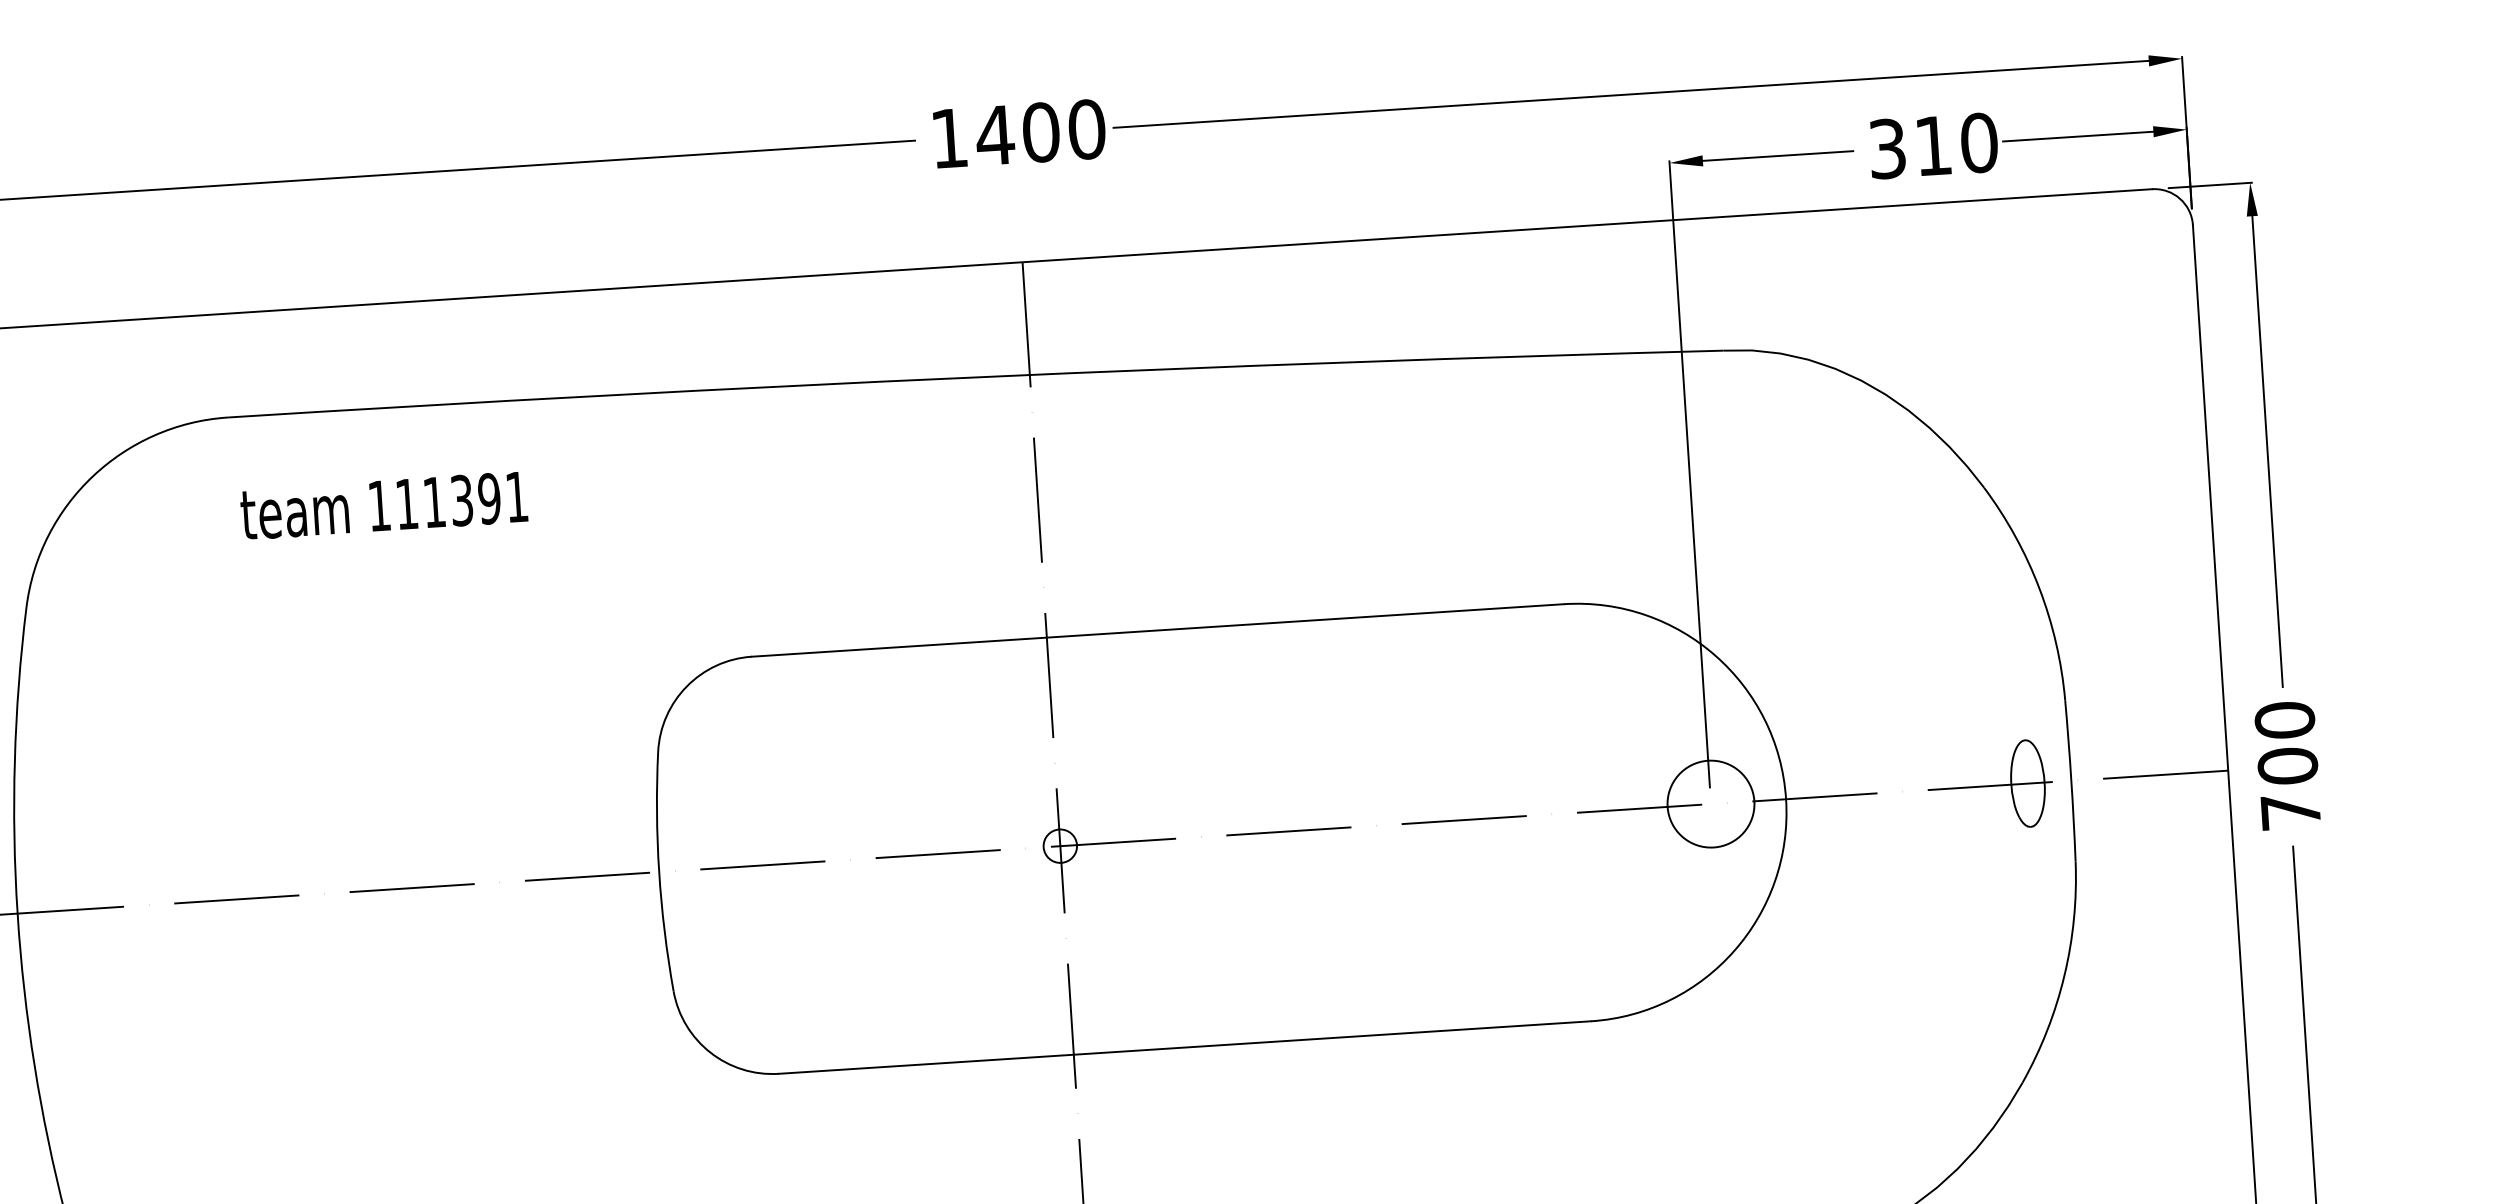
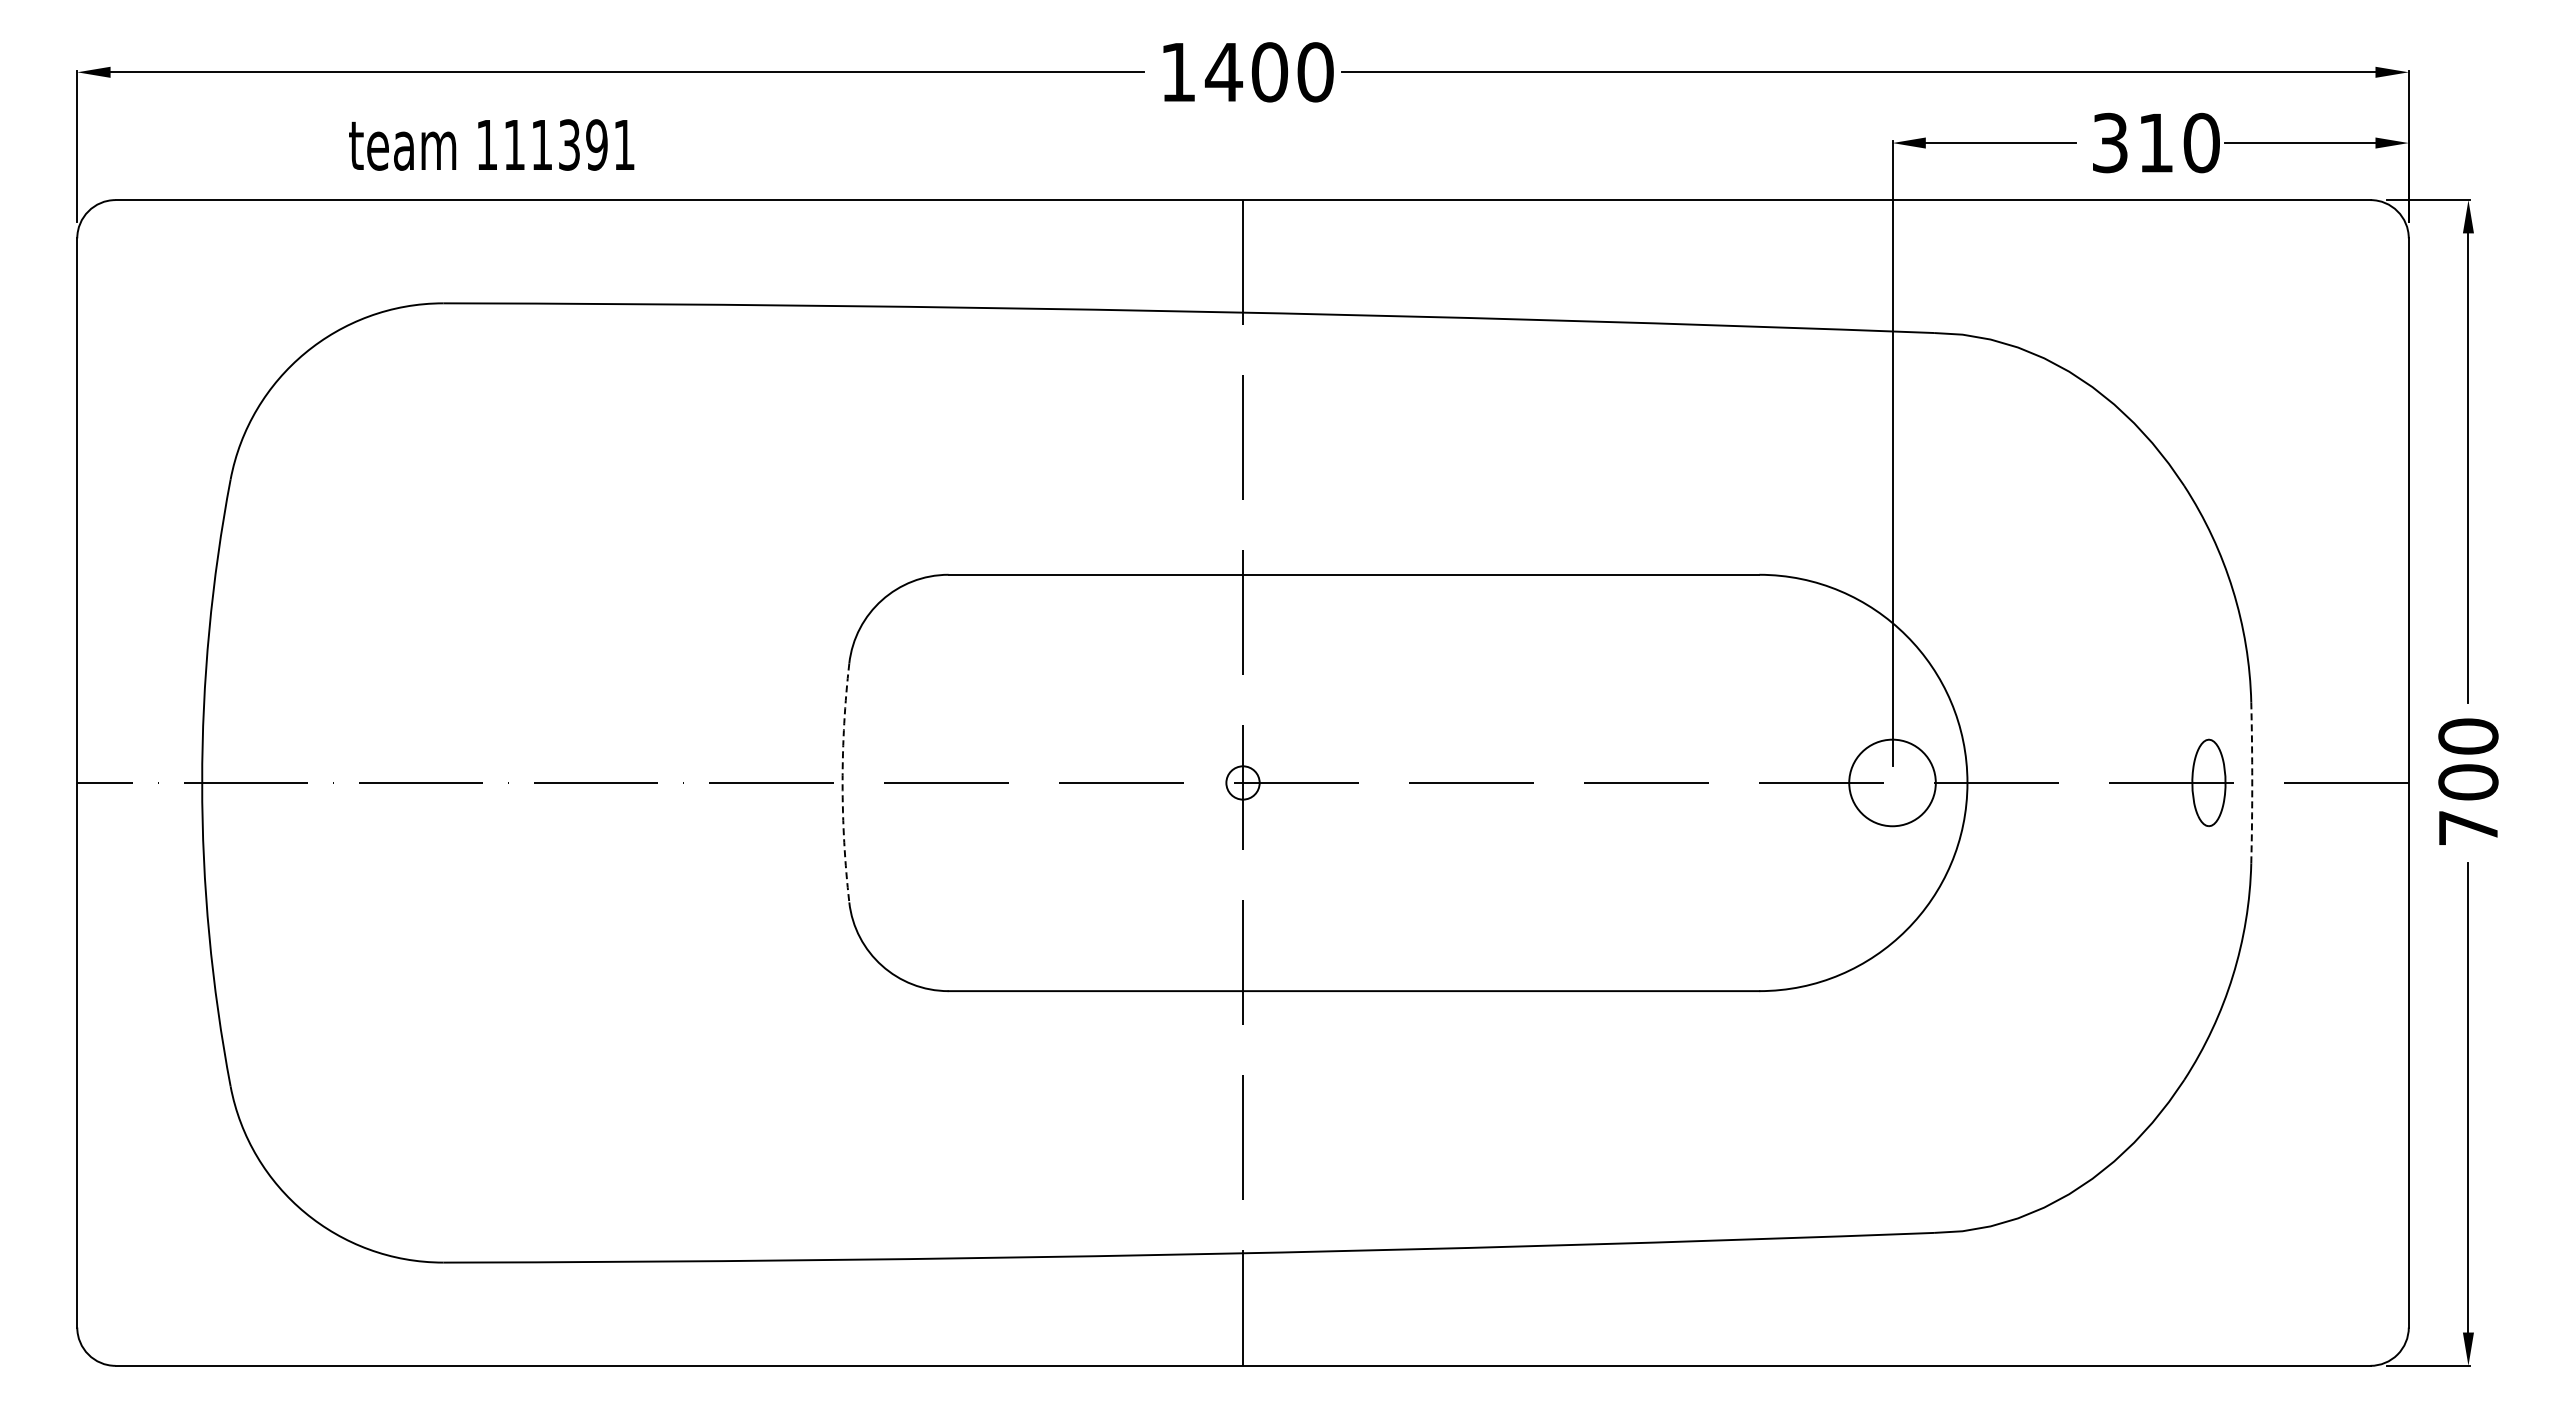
text: (383, 505) -> (491, 144), moved
arc: (2071, 780) -> (2252, 782), solid -> dashed
arc: (659, 871) -> (842, 782), solid -> dashed

